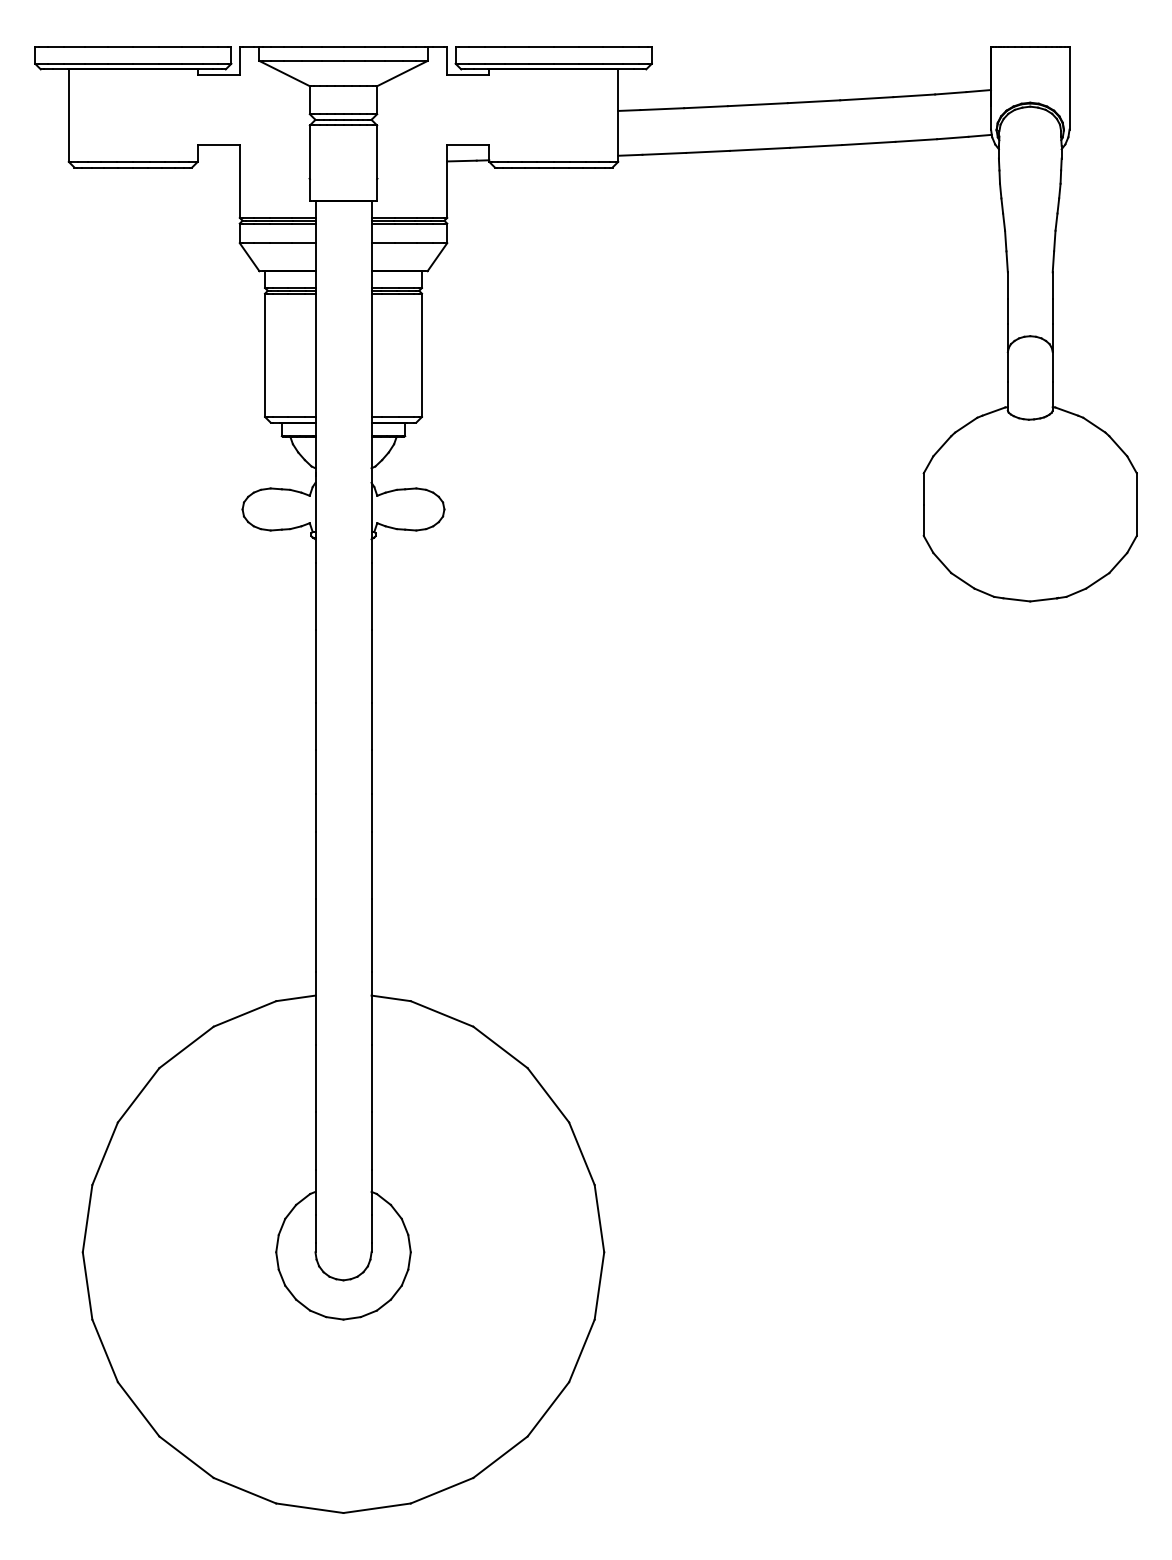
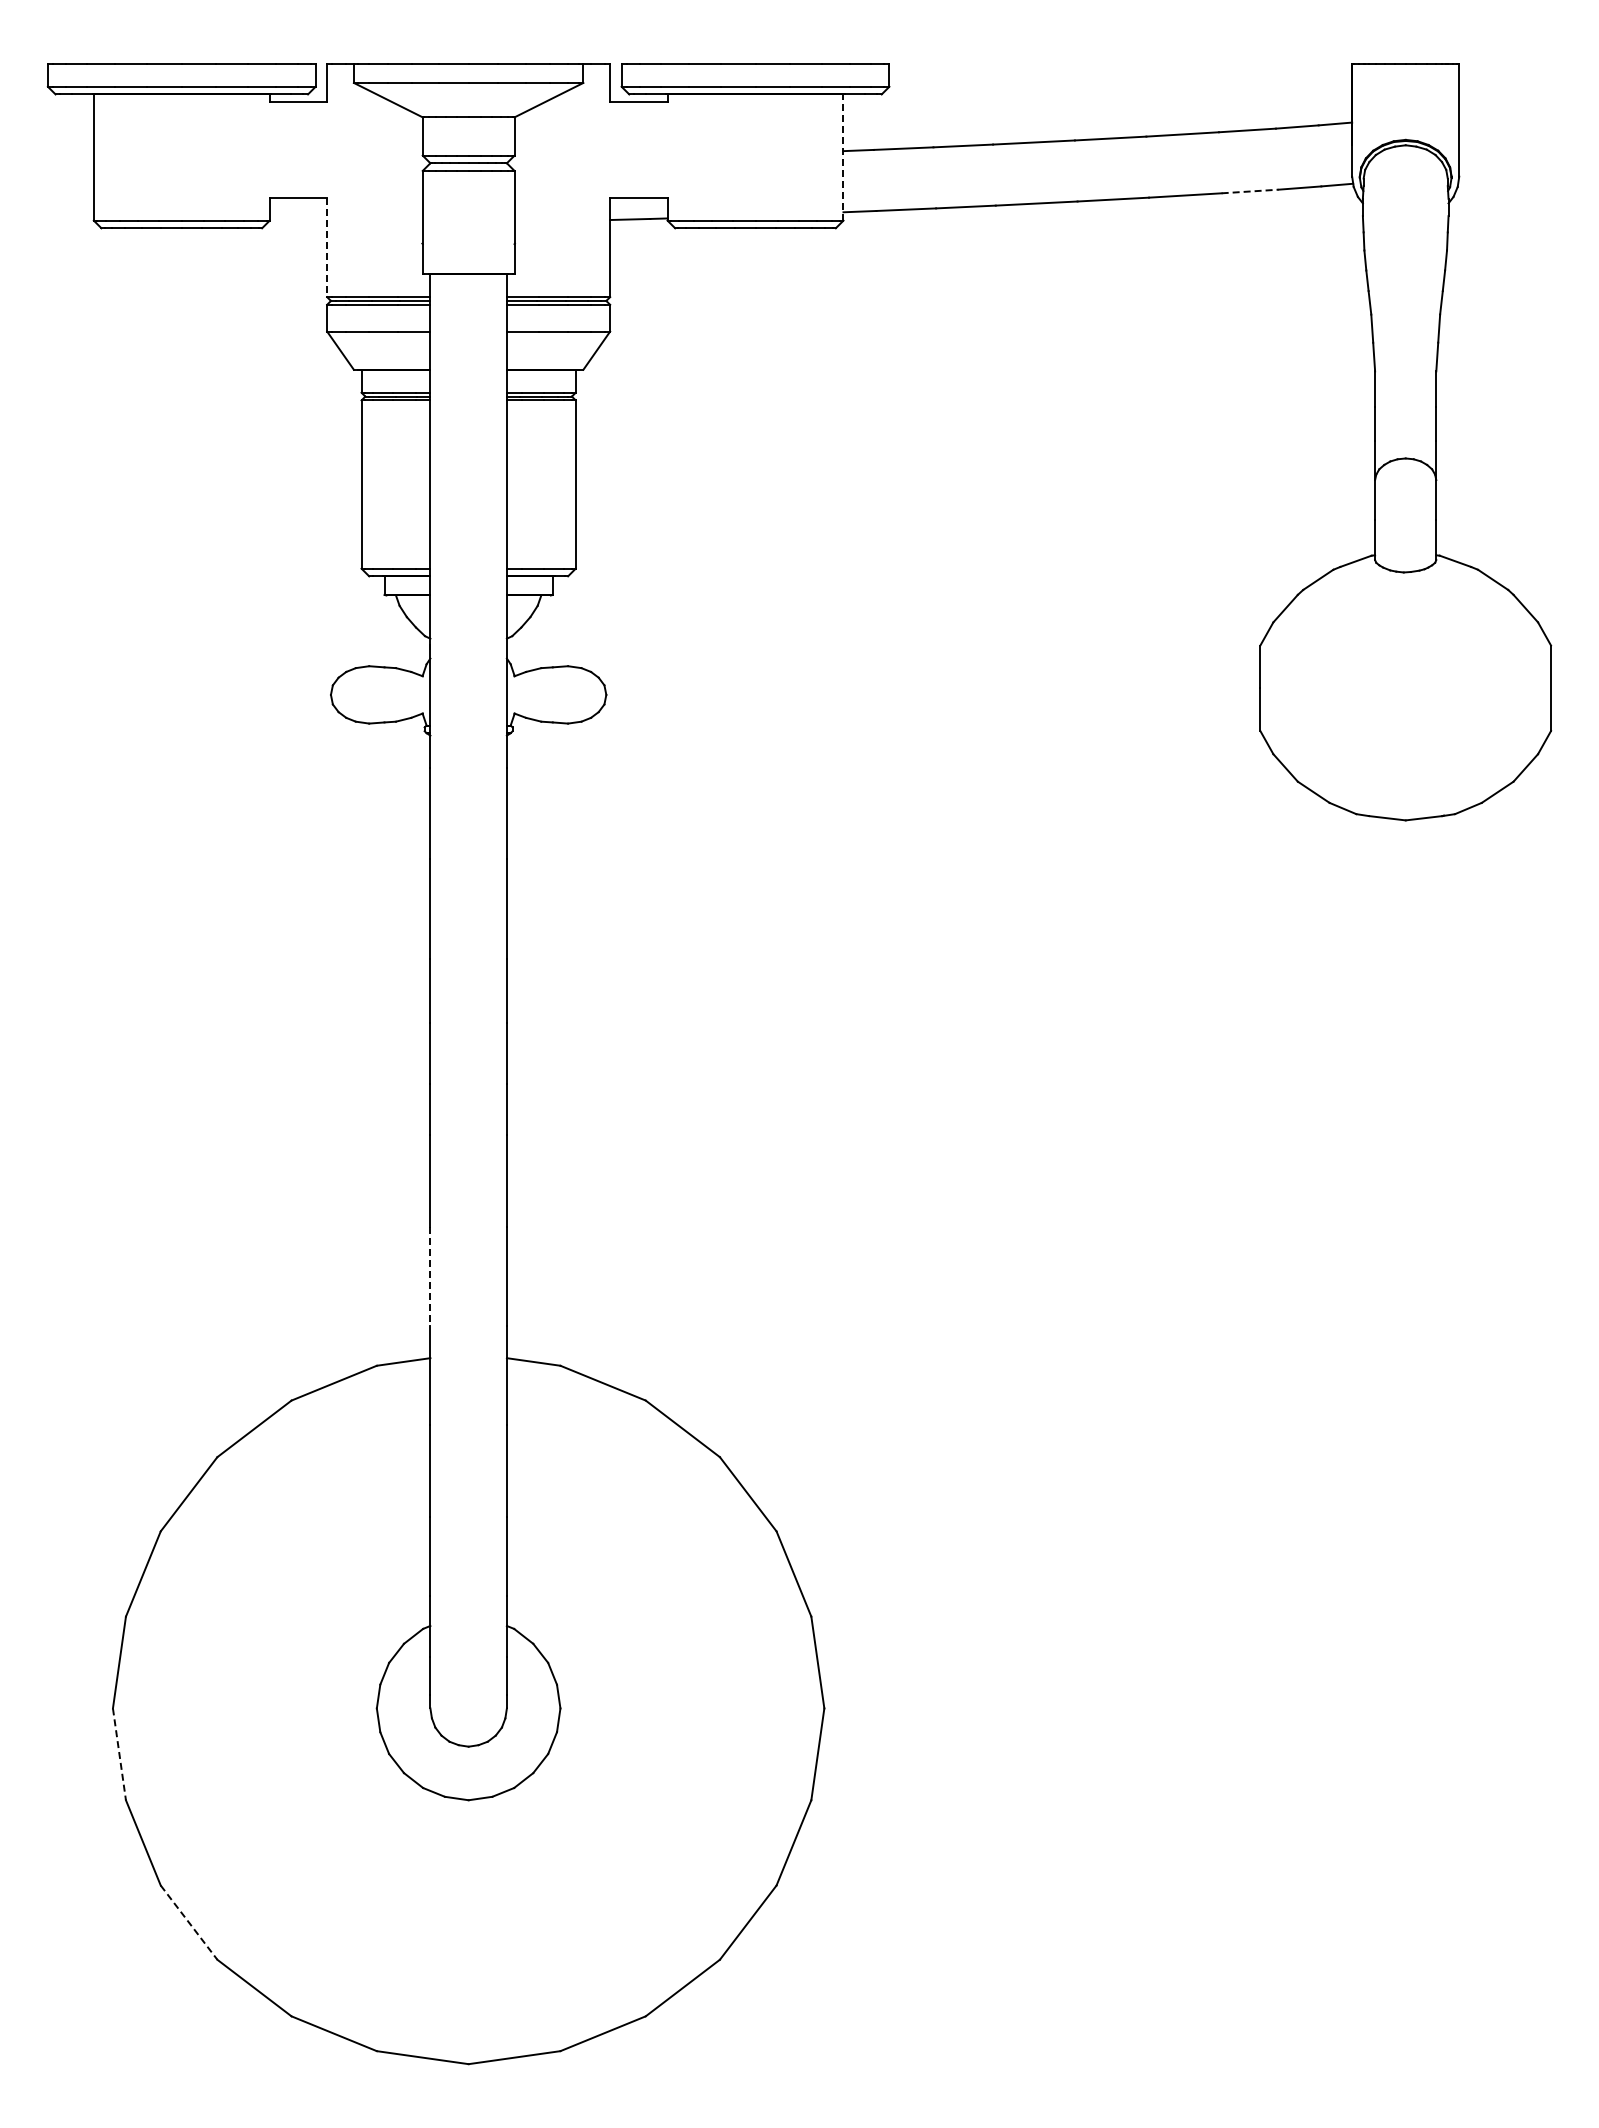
line: (618, 115) -> (843, 157), solid -> dashed
line: (916, 140) -> (1250, 191), solid -> dashed
line: (240, 181) -> (327, 247), solid -> dashed
line: (315, 935) -> (430, 1276), solid -> dashed
line: (87, 1286) -> (119, 1754), solid -> dashed
line: (138, 1409) -> (189, 1922), solid -> dashed

